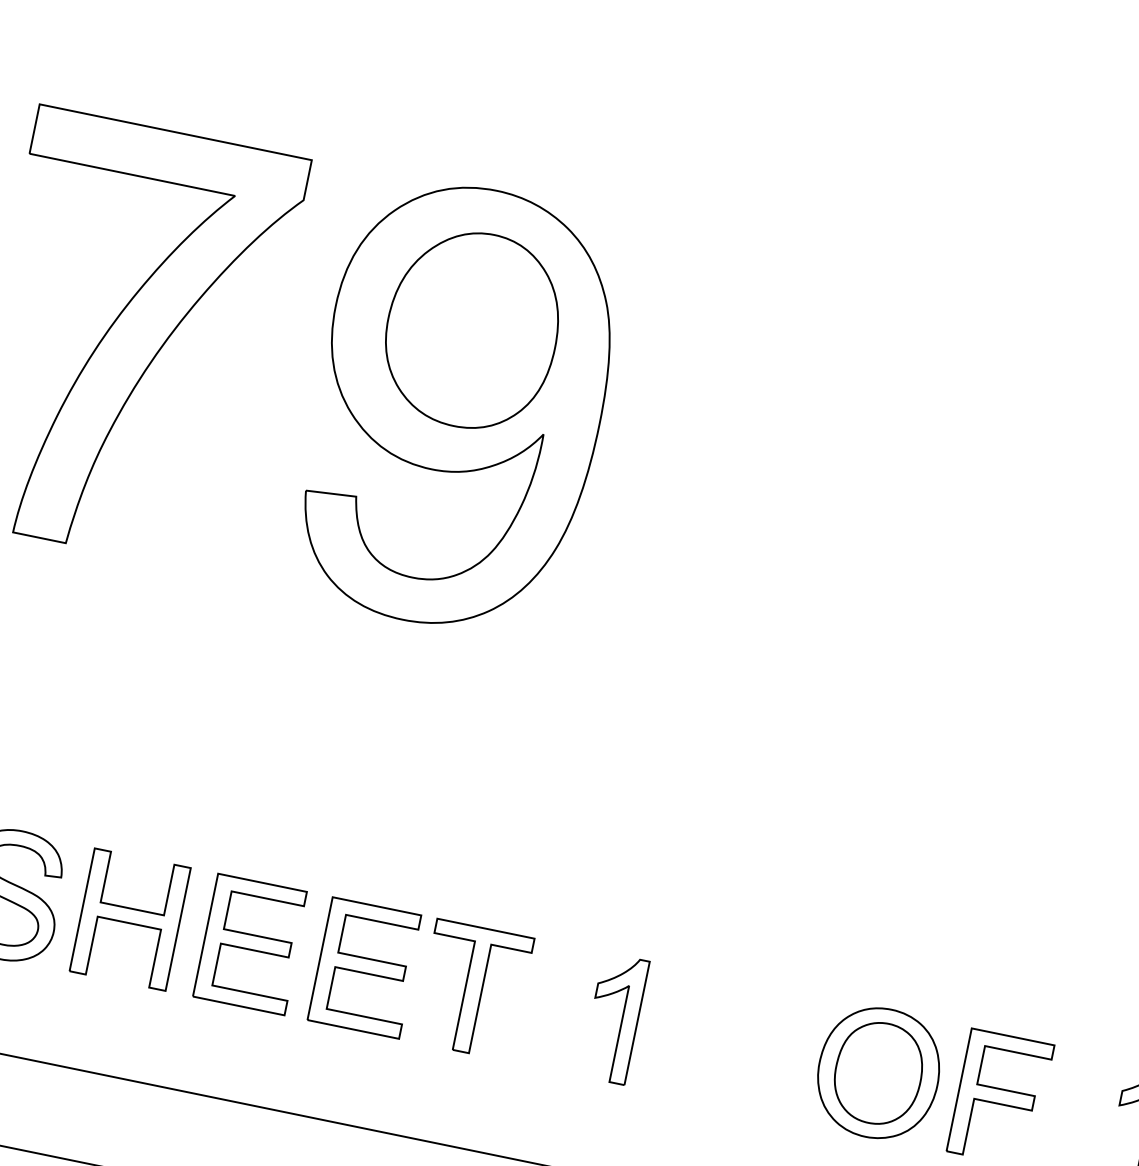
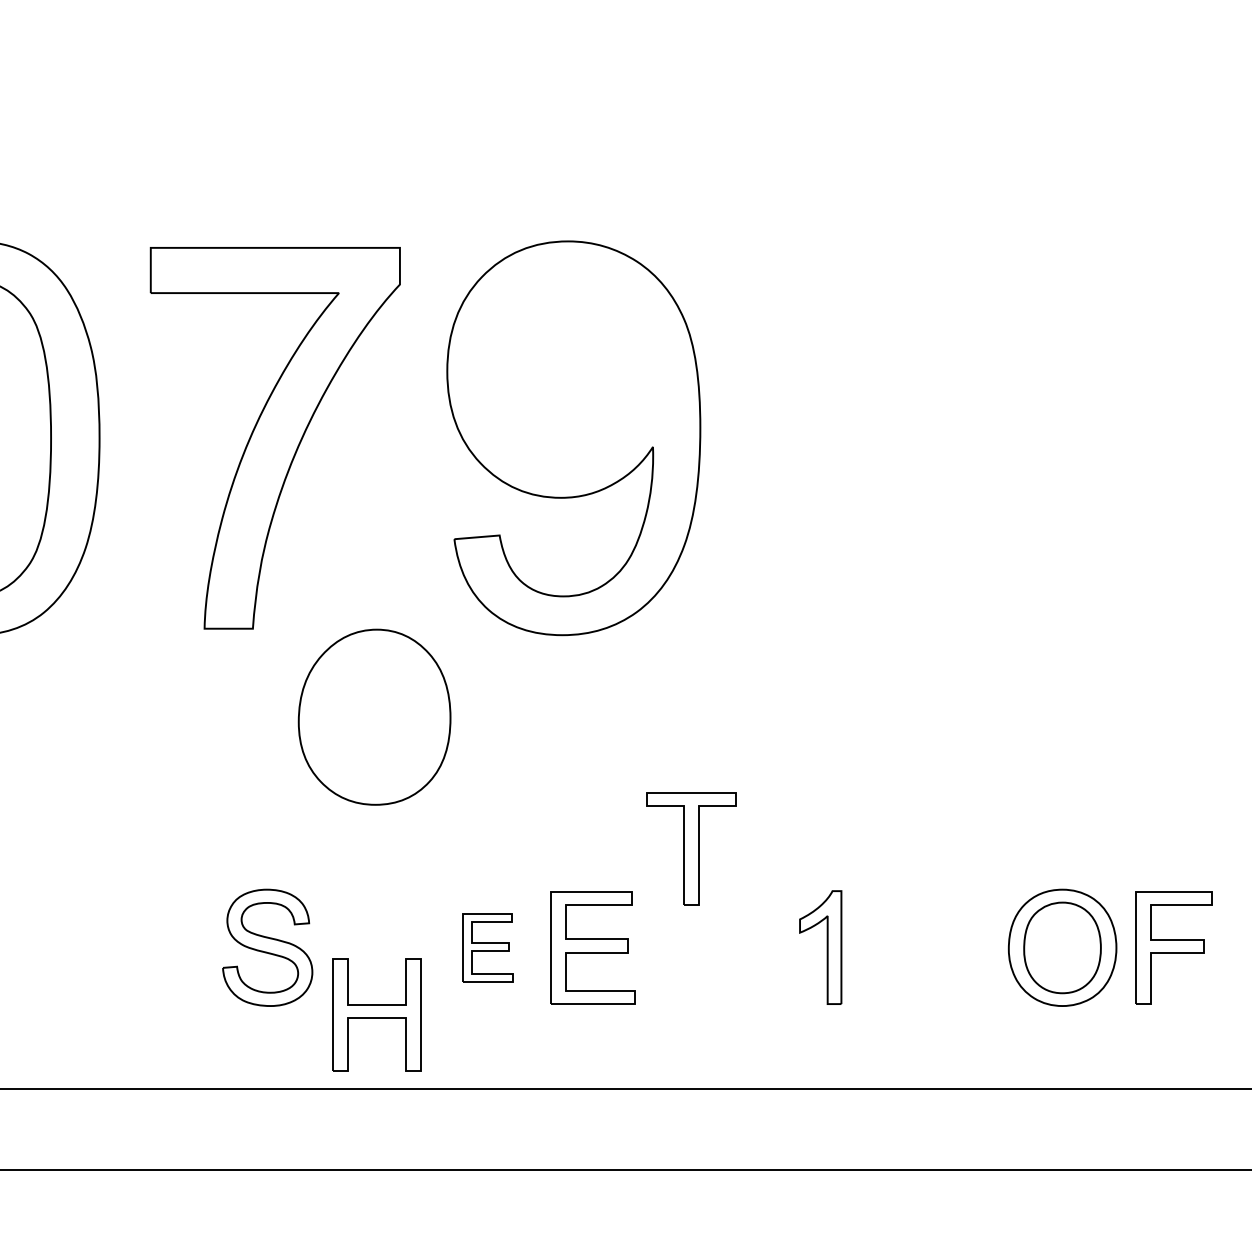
part: (472, 329) -> (374, 716), moved
part: (129, 919) -> (376, 1014), moved
part: (250, 943) -> (487, 947), size x0.6
part: (473, 989) -> (691, 848), moved

